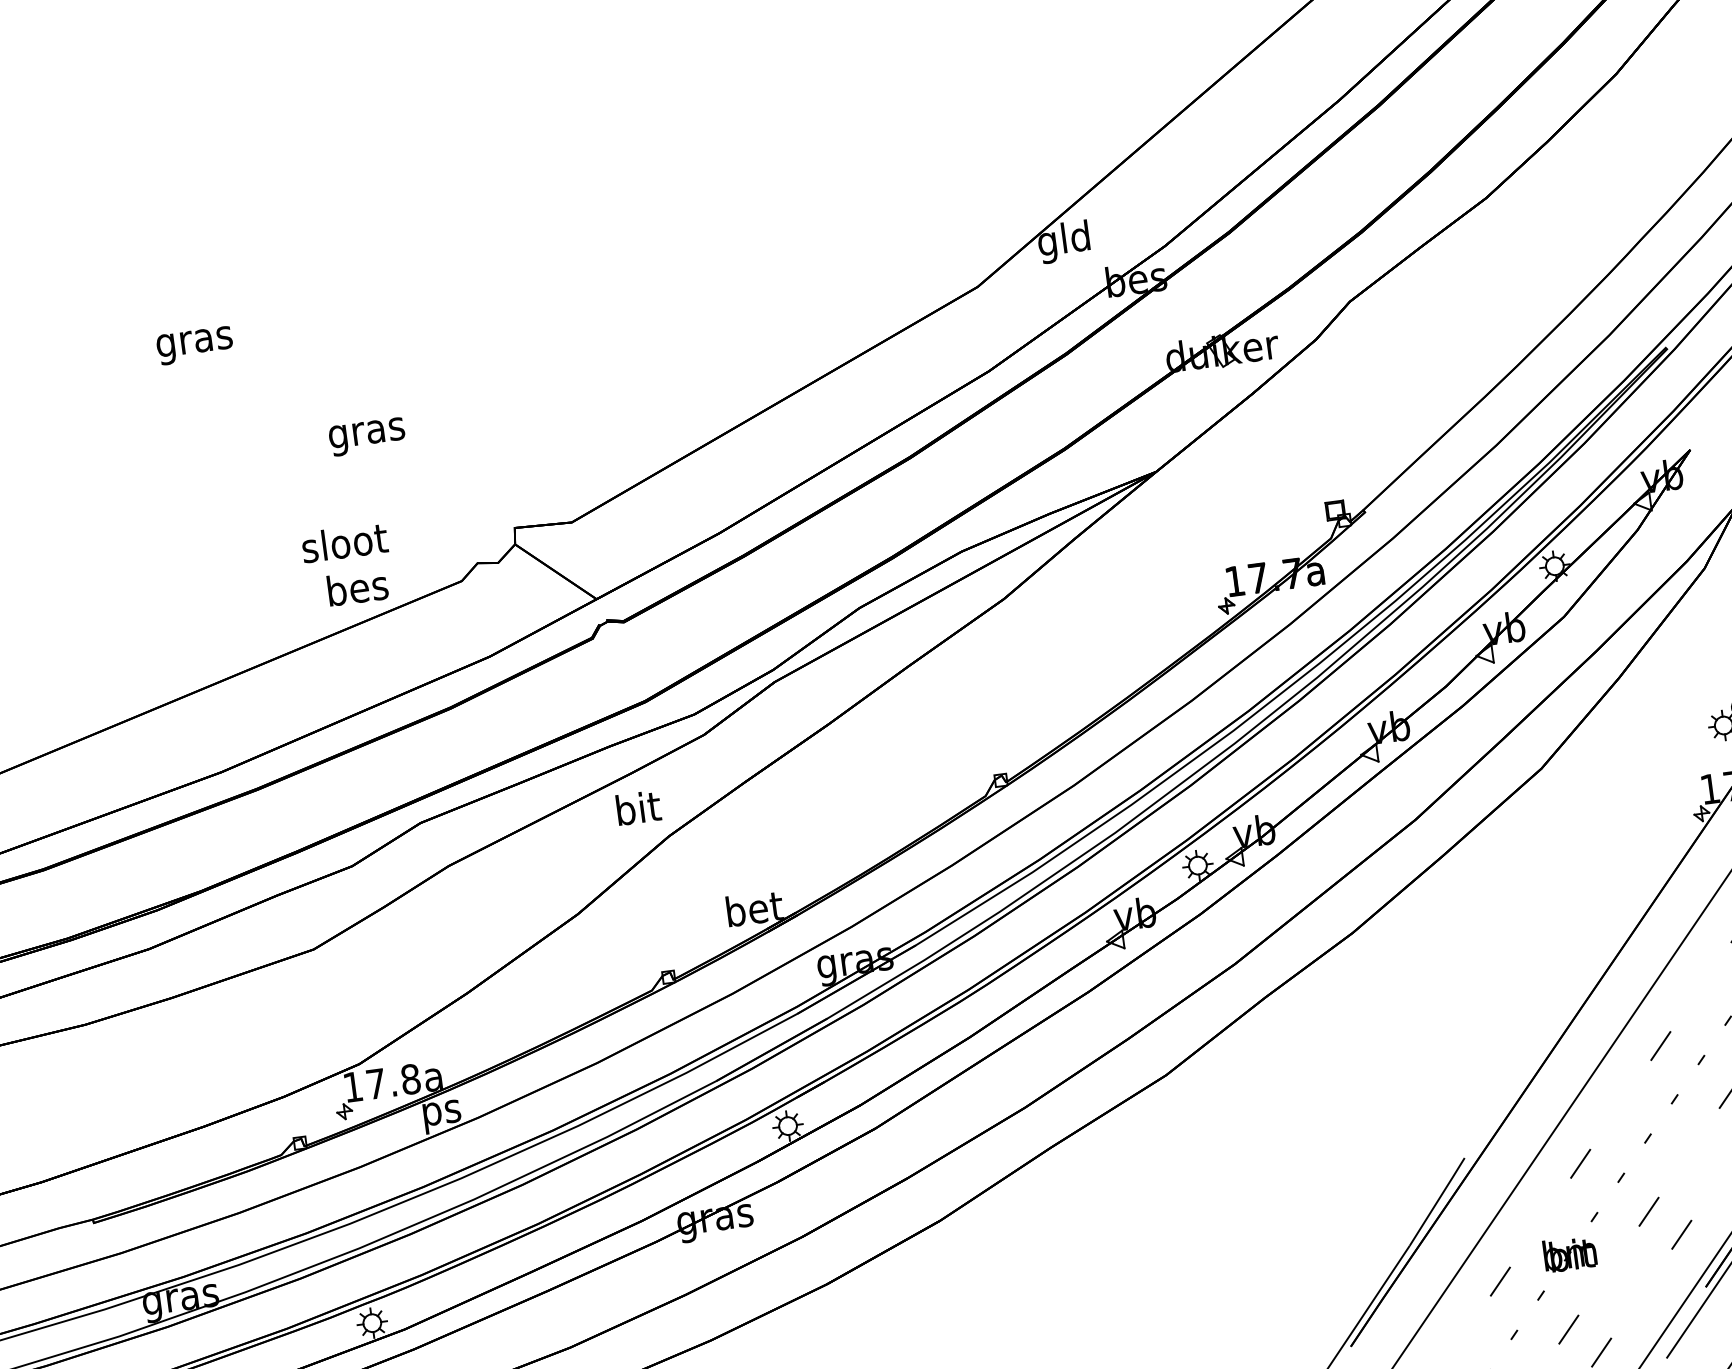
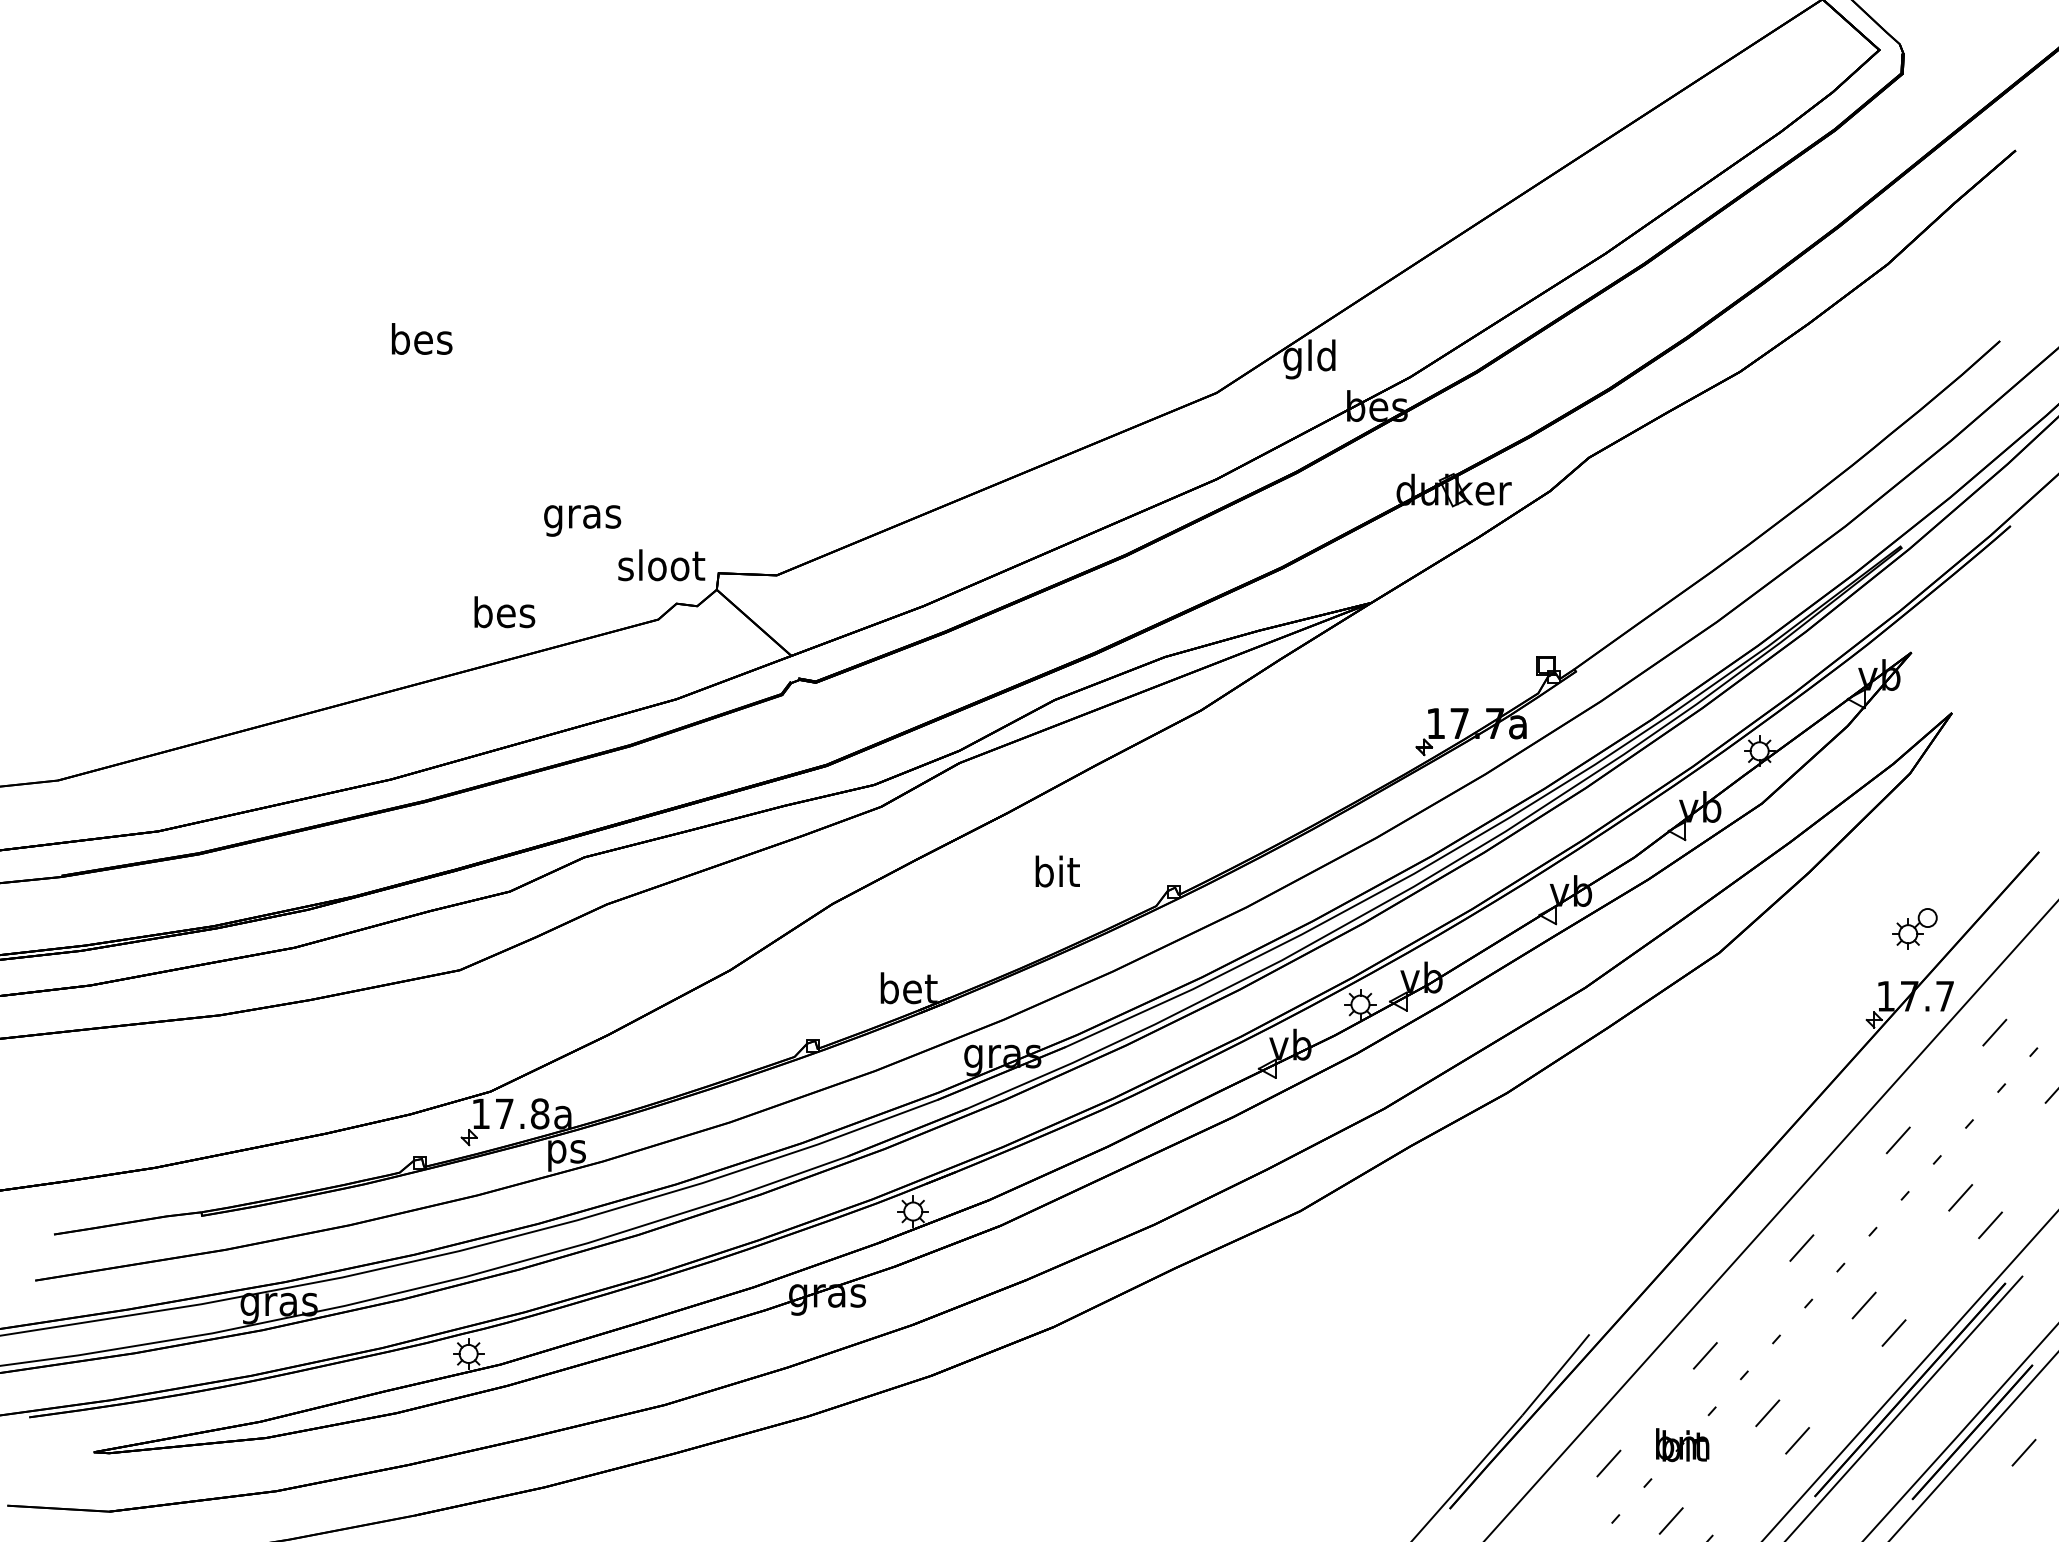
text: (194, 341) -> (421, 342), gras -> bes
text: (367, 436) -> (582, 520), moved
text: (344, 542) -> (661, 565), moved
text: (357, 587) -> (504, 612), moved
text: (638, 807) -> (1057, 871), moved

